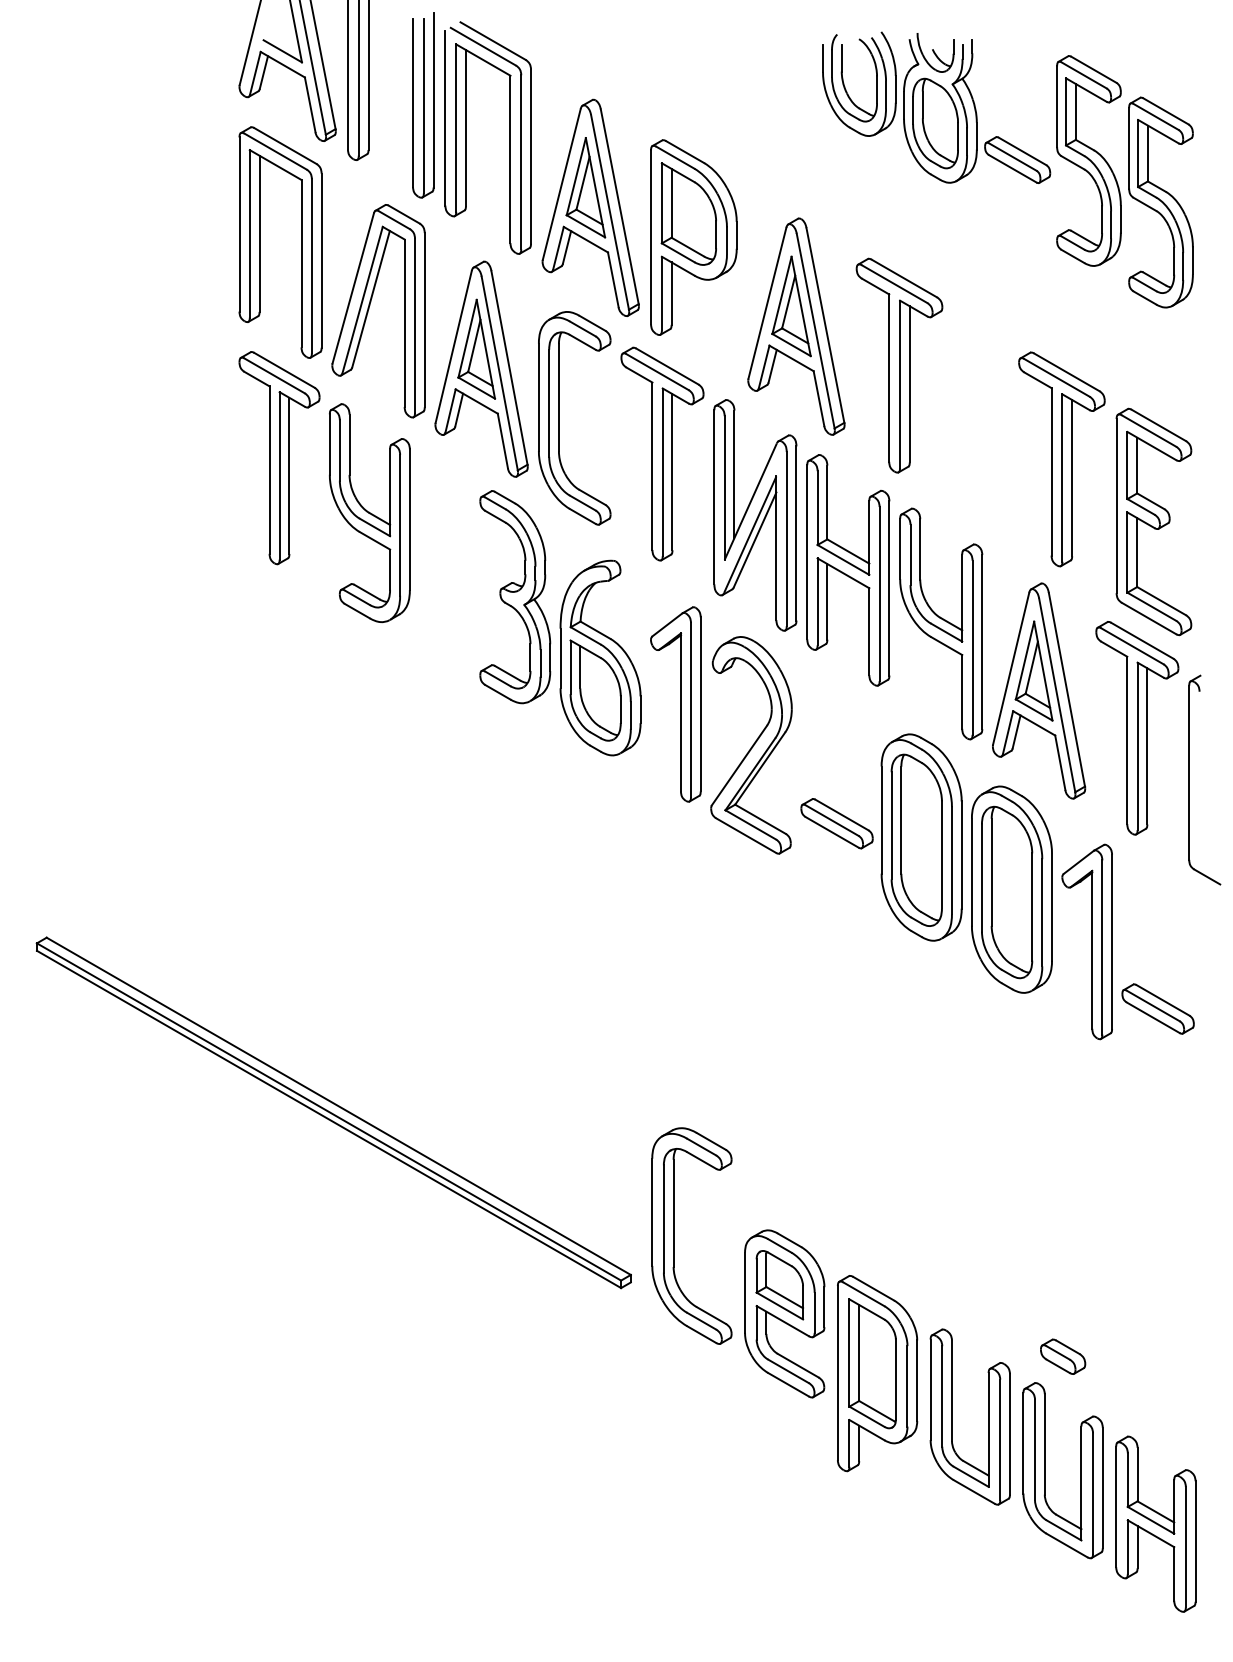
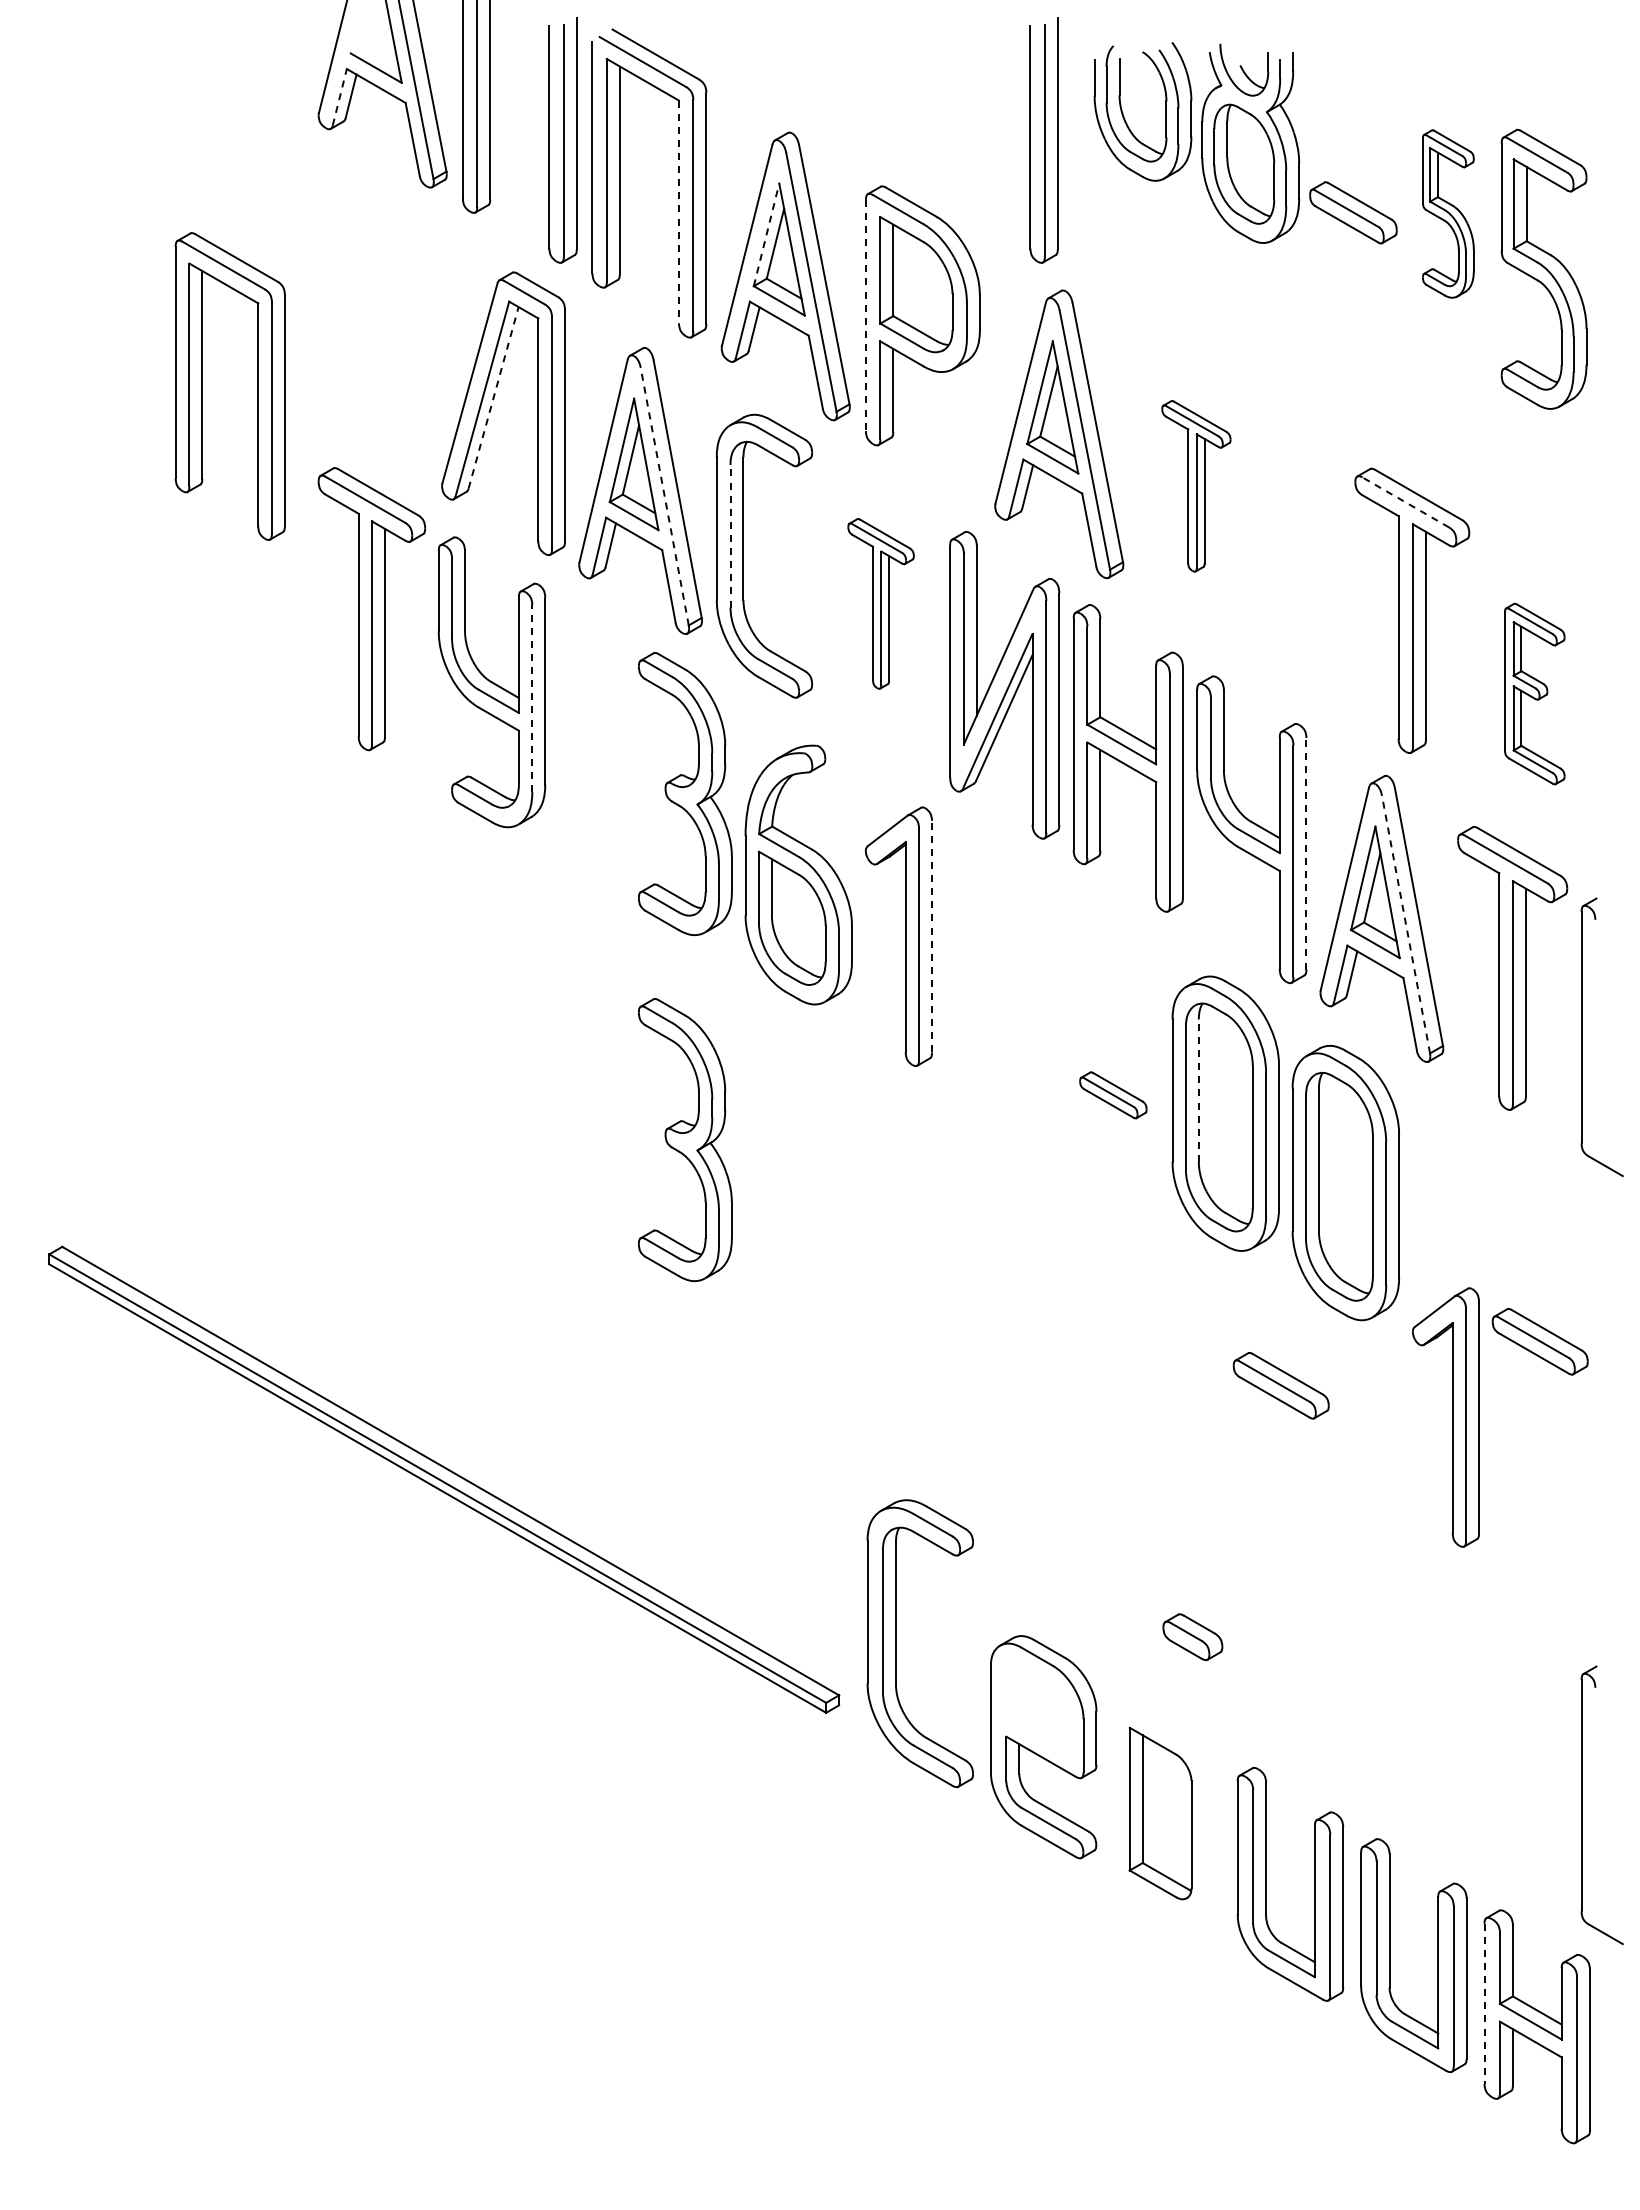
line: (255, 72) -> (339, 96), solid -> dashed
part: (784, 105) -> (1043, 140), added
line: (510, 159) -> (679, 212), solid -> dashed
part: (1089, 160) -> (1448, 213), size x0.6
line: (576, 176) -> (766, 234), solid -> dashed
line: (650, 237) -> (865, 315), solid -> dashed
part: (259, 242) -> (202, 386), moved
line: (370, 298) -> (493, 397), solid -> dashed
part: (899, 365) -> (1196, 486), size x0.6
line: (499, 373) -> (664, 496), solid -> dashed
line: (1056, 377) -> (1405, 502), solid -> dashed
line: (549, 402) -> (730, 535), solid -> dashed
part: (661, 453) -> (880, 603), size x0.6
part: (1153, 521) -> (1534, 693), size x0.6
line: (400, 525) -> (532, 698), solid -> dashed
line: (982, 641) -> (1306, 853), solid -> dashed
line: (1057, 695) -> (1406, 924), solid -> dashed
line: (700, 704) -> (931, 936), solid -> dashed
part: (751, 745) -> (999, 991), removed
line: (901, 820) -> (1198, 1090), solid -> dashed
part: (837, 823) -> (1113, 1095), size x0.7
part: (515, 857) -> (685, 1140), added
part: (1092, 941) -> (1452, 1417), moved
part: (962, 1041) -> (1280, 1385), added
part: (780, 1284) -> (1037, 1708), removed
part: (1062, 1357) -> (1192, 1637), moved
part: (1189, 1357) -> (1582, 1804), added
part: (877, 1373) -> (1166, 1826), removed
line: (1116, 1507) -> (1484, 2004), solid -> dashed

